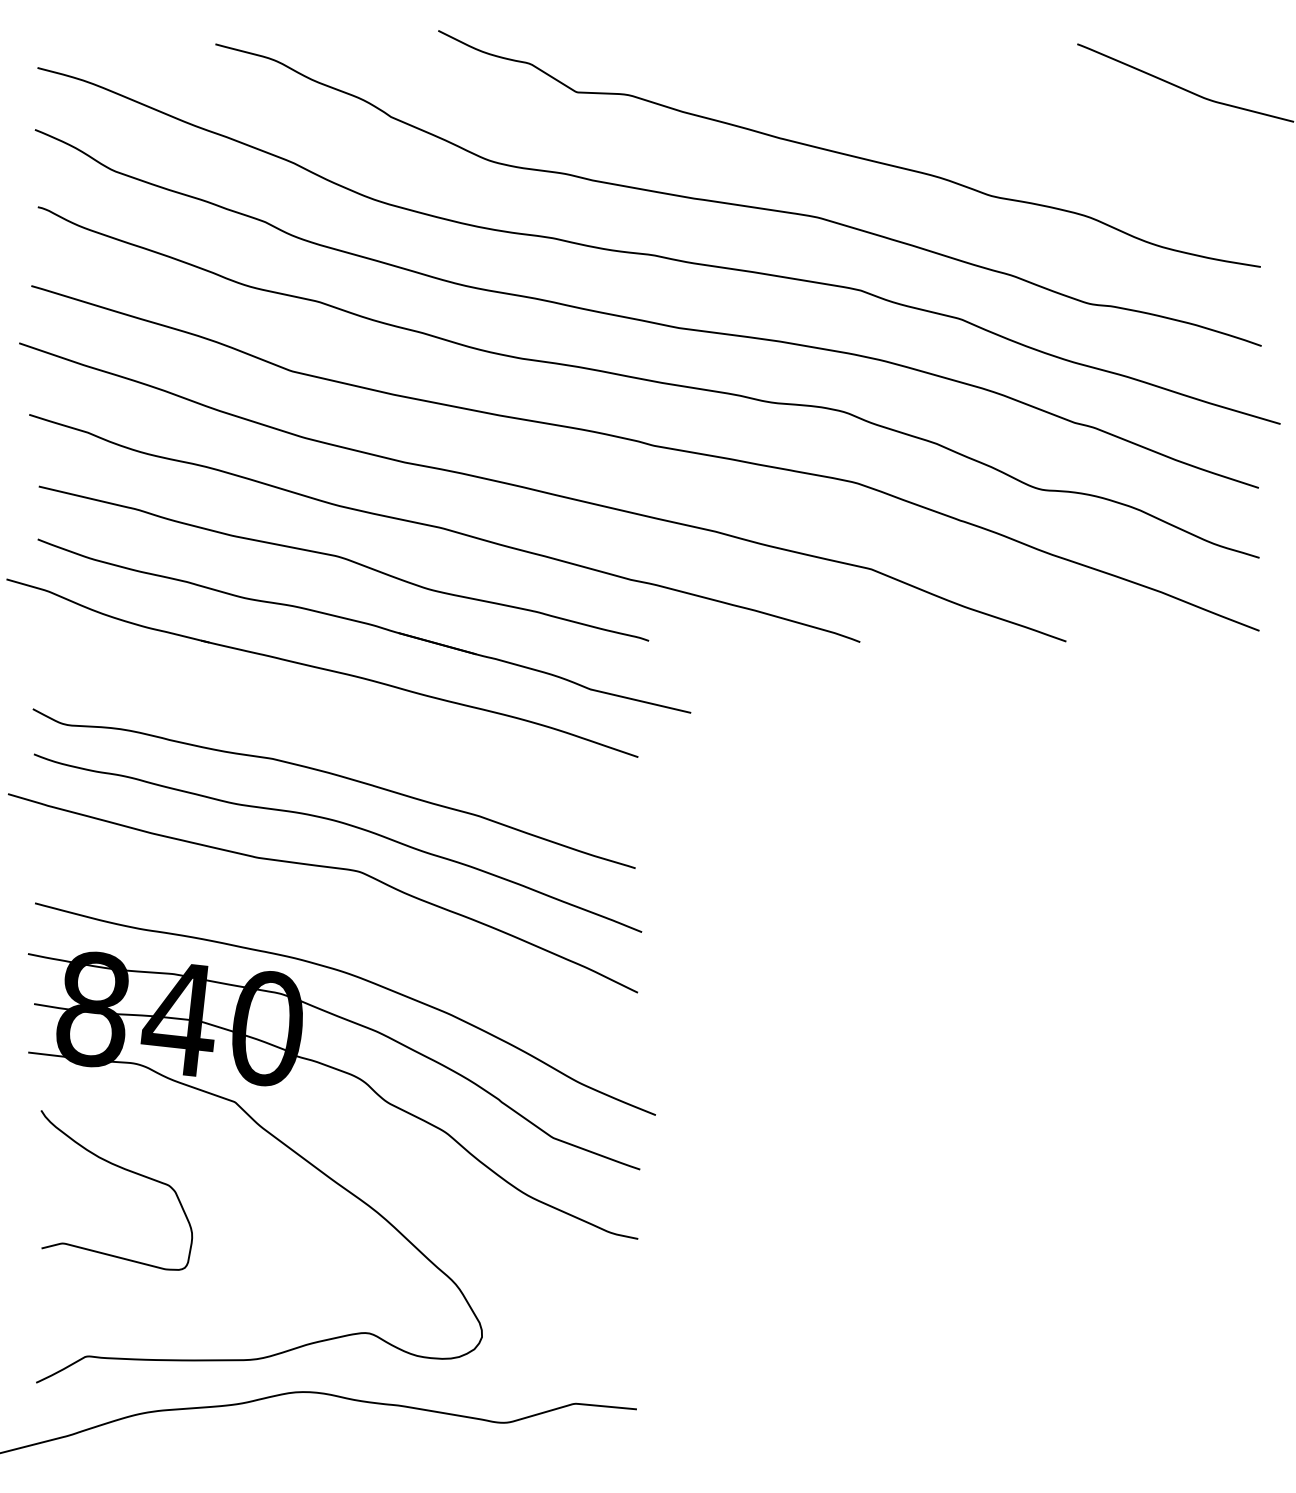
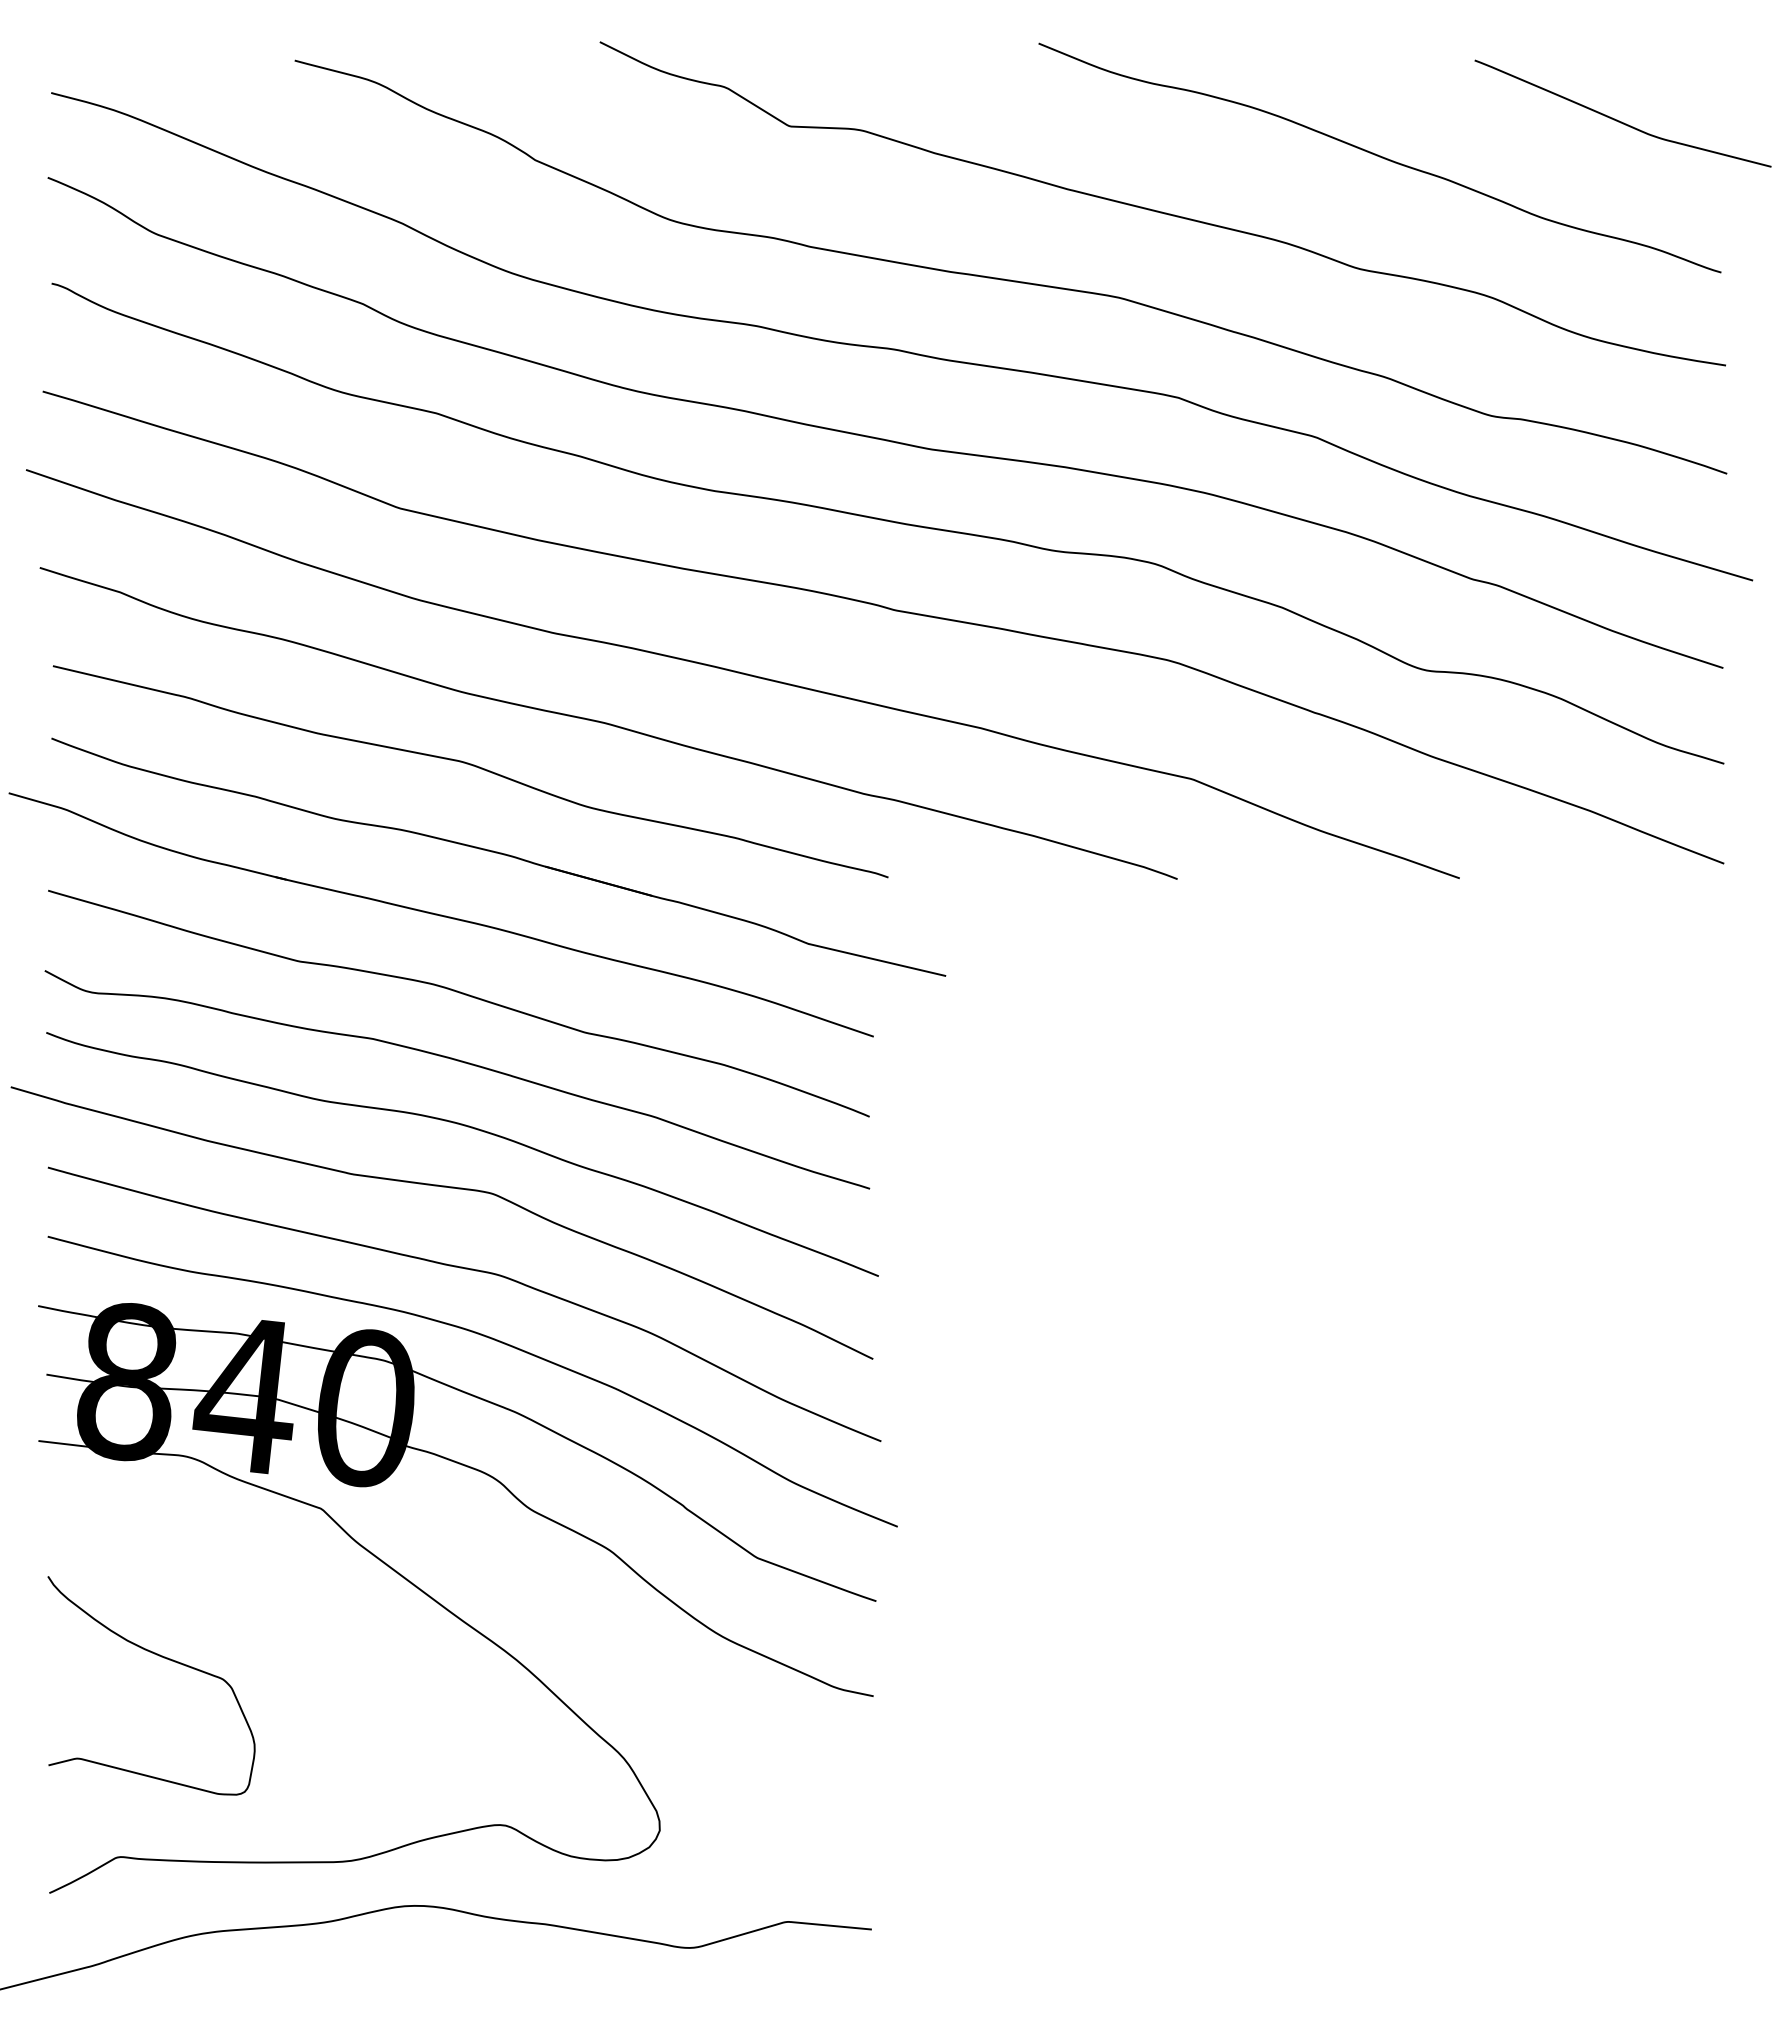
curve: (1007, 114) -> (1379, 156), added
curve: (337, 726) -> (461, 994), added
curve: (344, 928) -> (471, 1271), added
curve: (122, 1169) -> (159, 1657), moved

